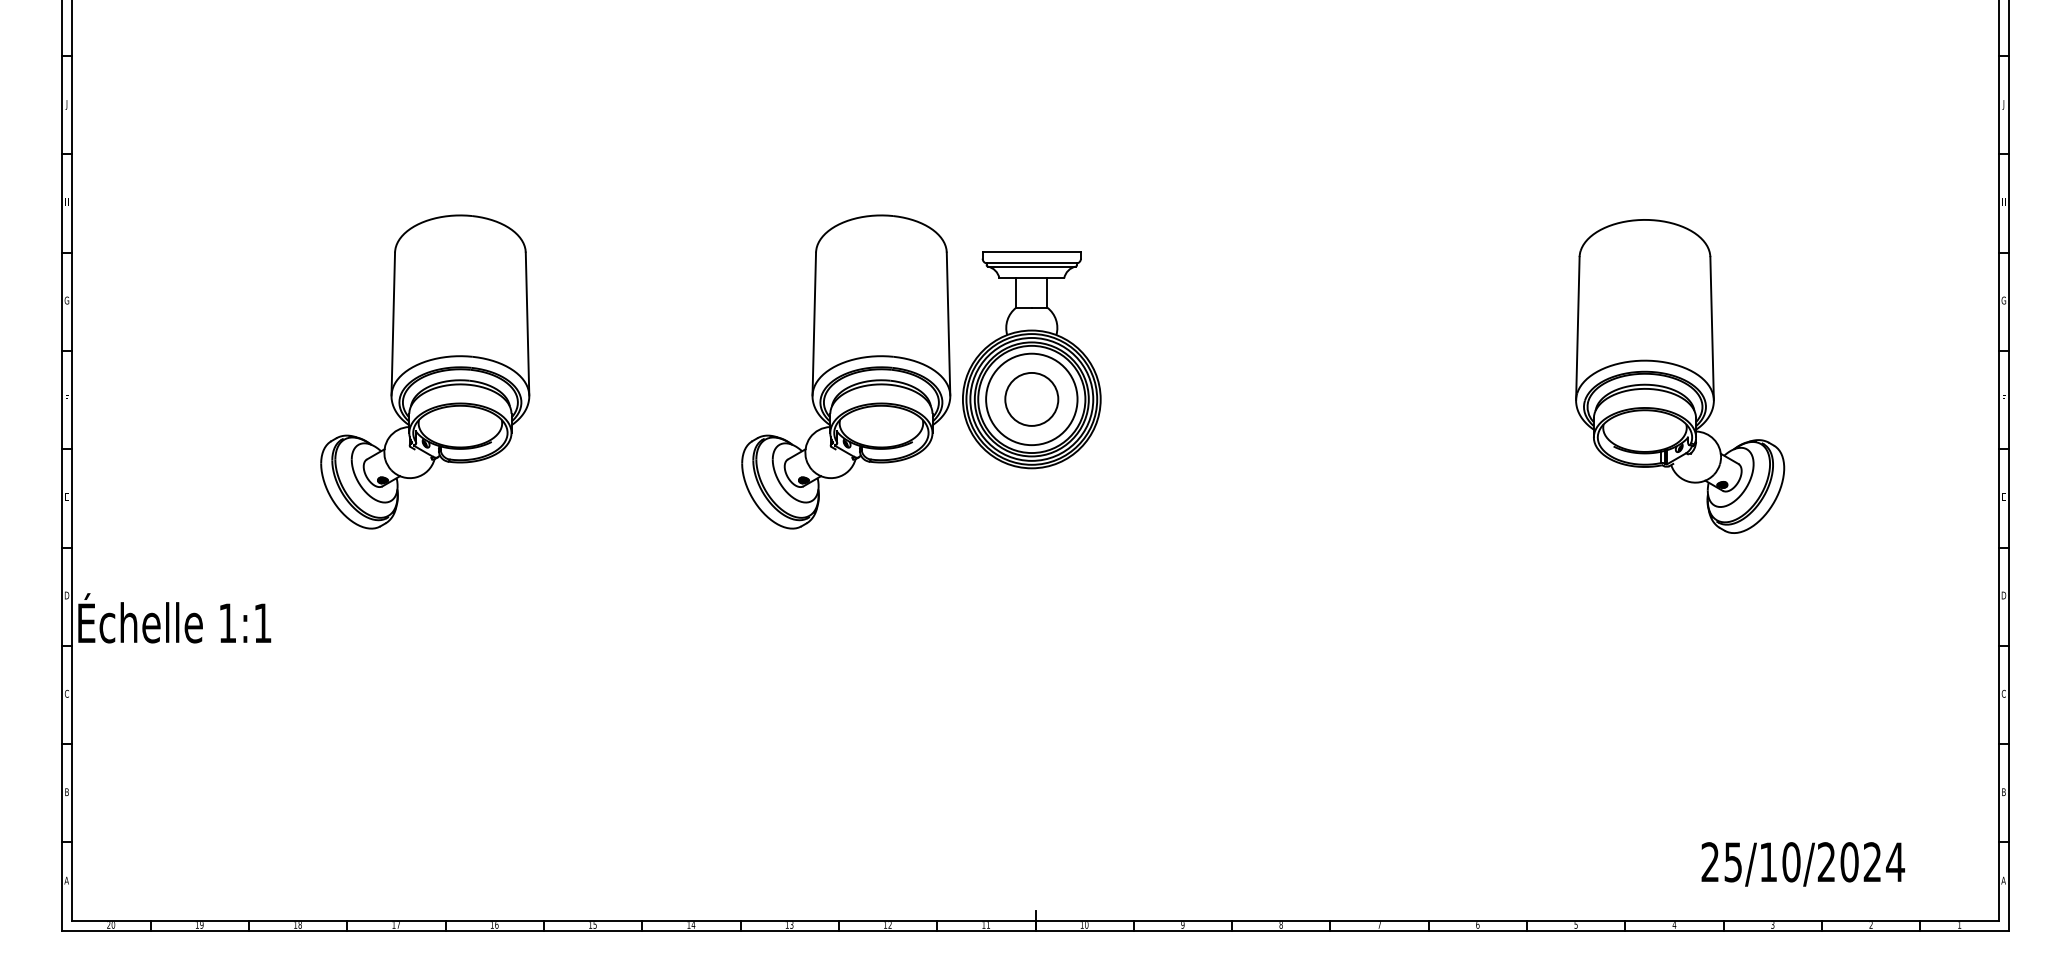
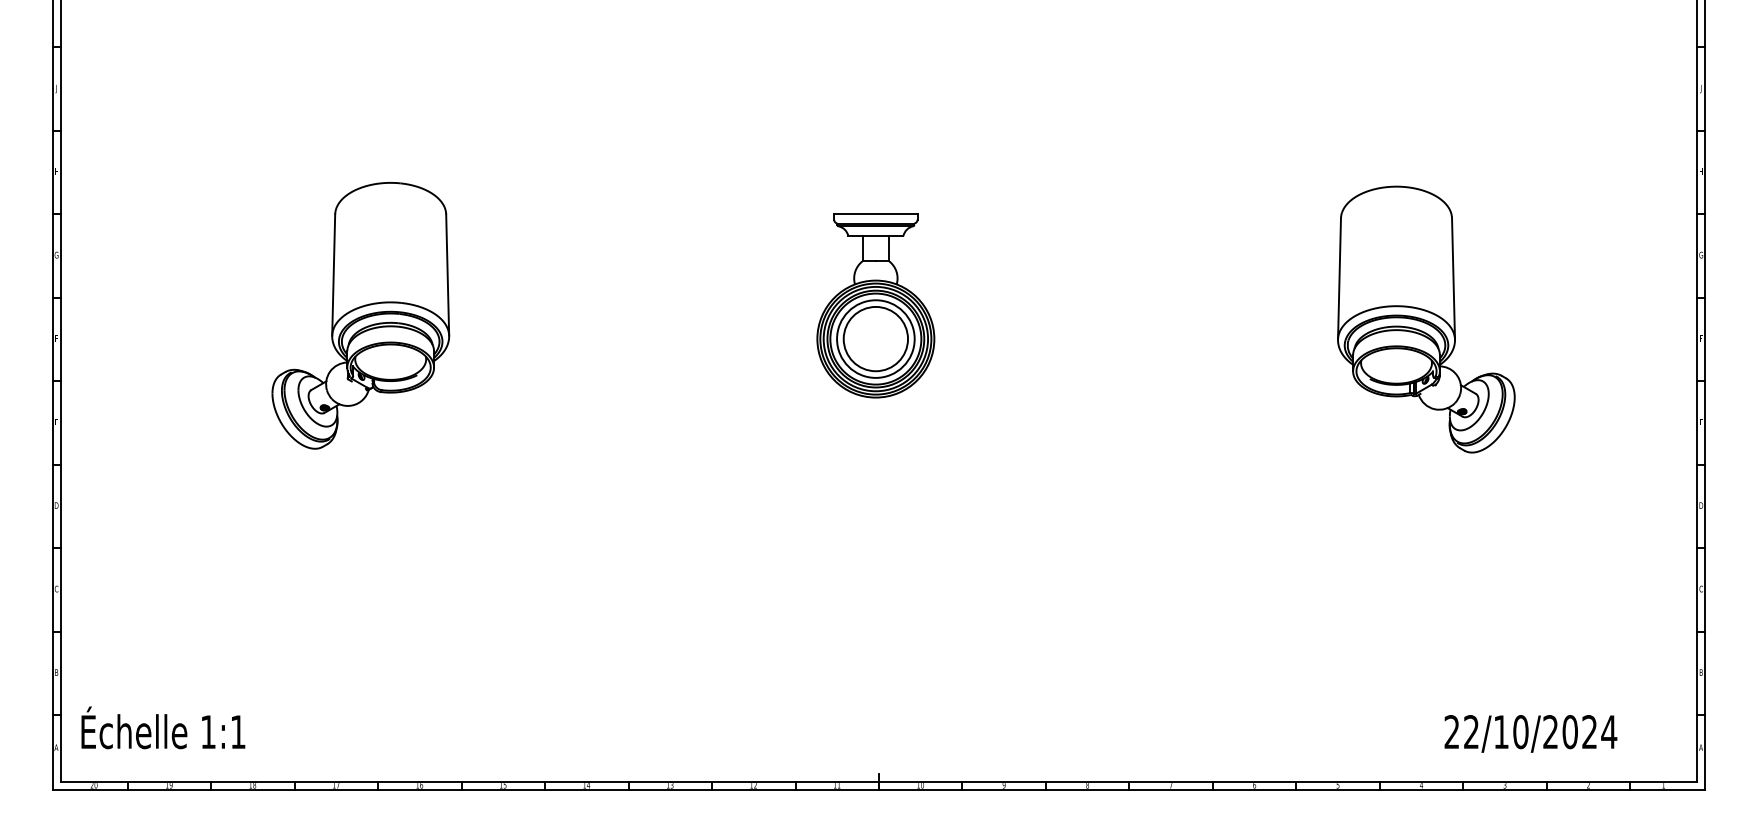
part: (846, 371) -> (718, 315), removed
circle: (1031, 399) -> (875, 339), size x1.43
text: (174, 618) -> (163, 728), moved
text: (1732, 862) -> (1470, 732), 25/10/2024 -> 22/10/2024

